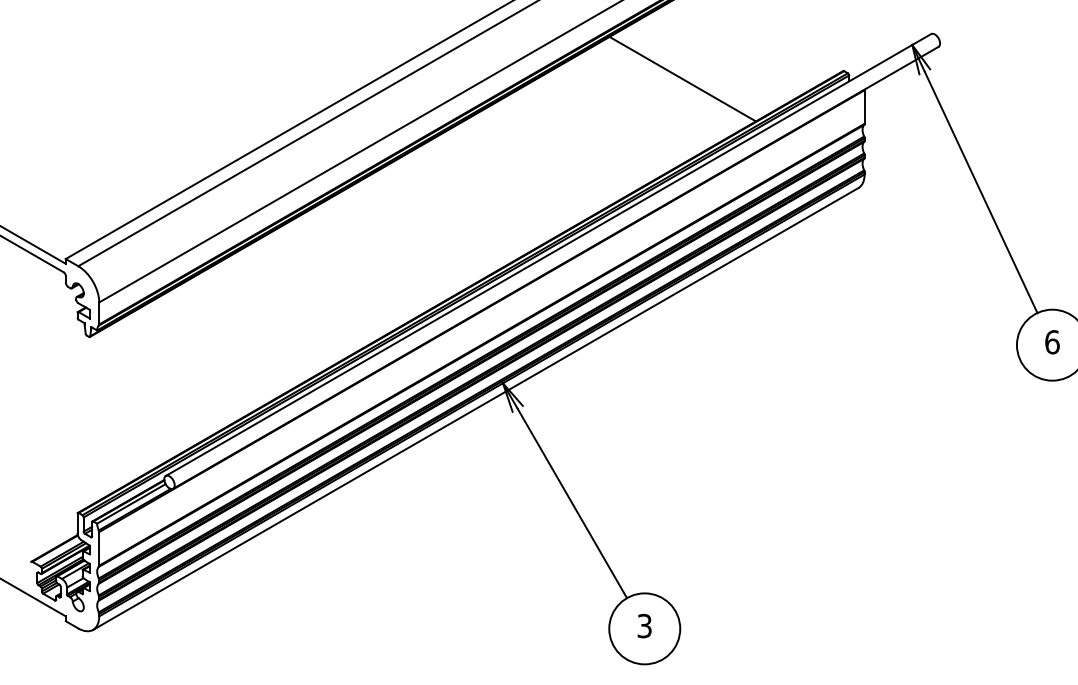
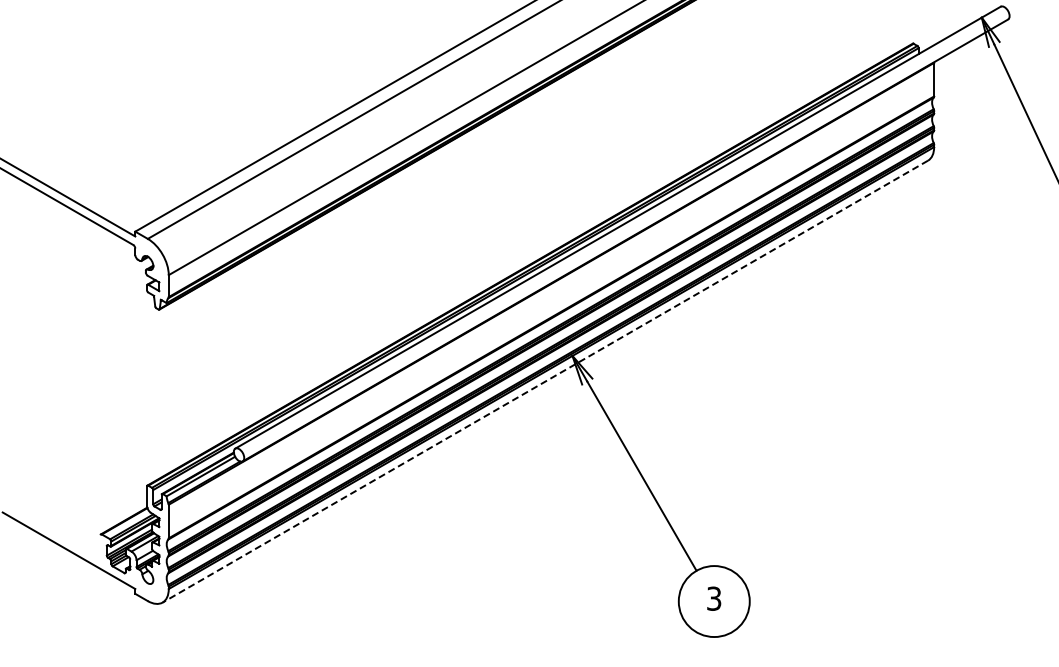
line: (682, 78) -> (752, 51), removed
line: (475, 408) -> (545, 381), solid -> dashed

